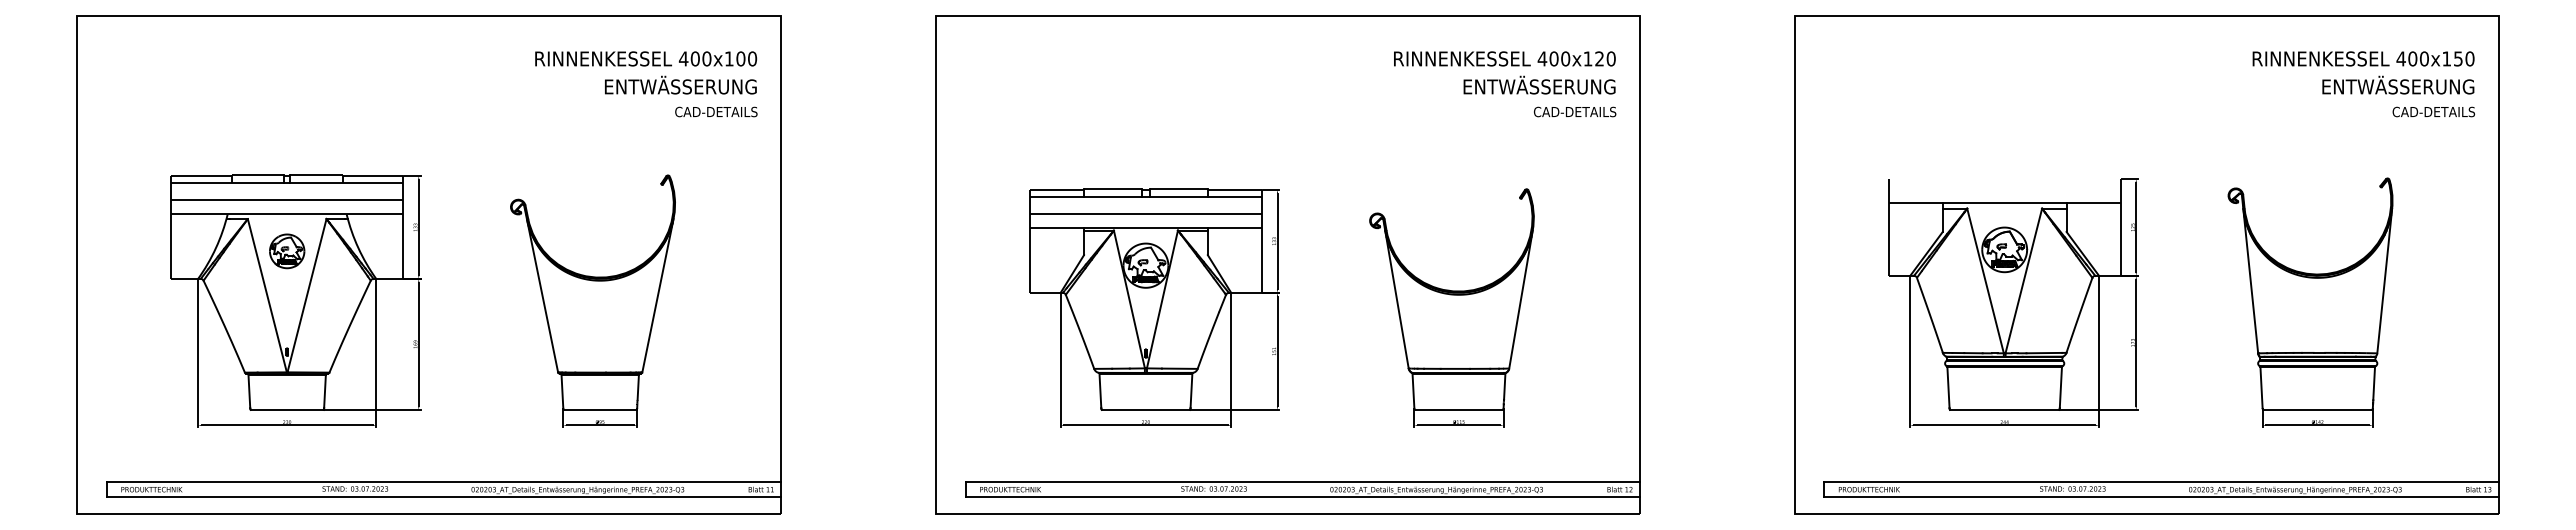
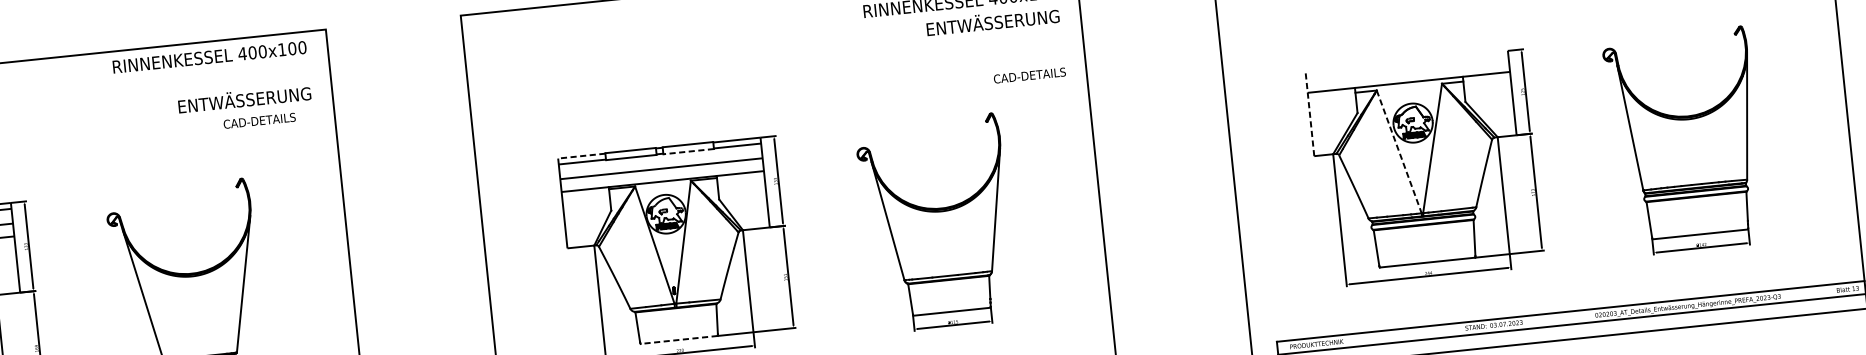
text: (646, 58) -> (210, 56), moved
text: (716, 111) -> (259, 120), moved
text: (1575, 111) -> (1030, 75), moved
line: (1056, 189) -> (581, 155), solid -> dashed
line: (1178, 197) -> (688, 151), solid -> dashed
line: (1888, 226) -> (1309, 113), solid -> dashed
line: (1985, 280) -> (1399, 151), solid -> dashed
line: (1145, 409) -> (678, 339), solid -> dashed

